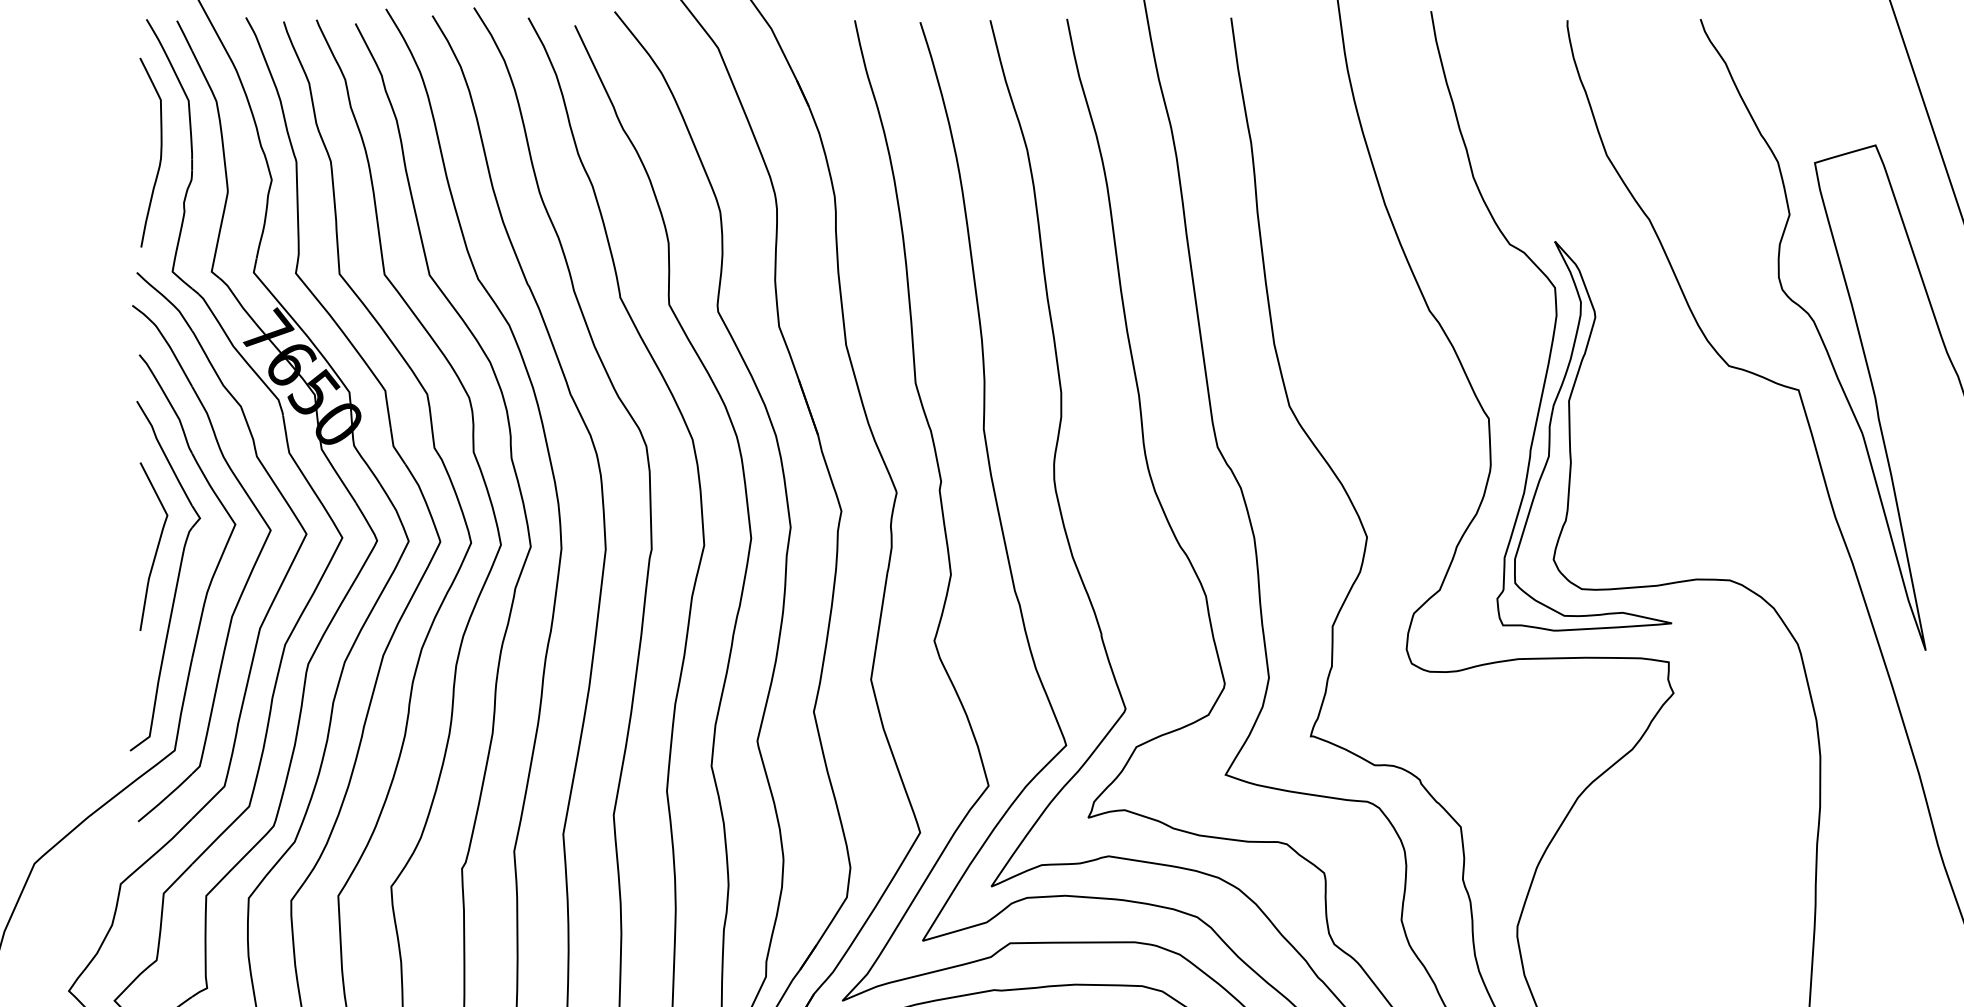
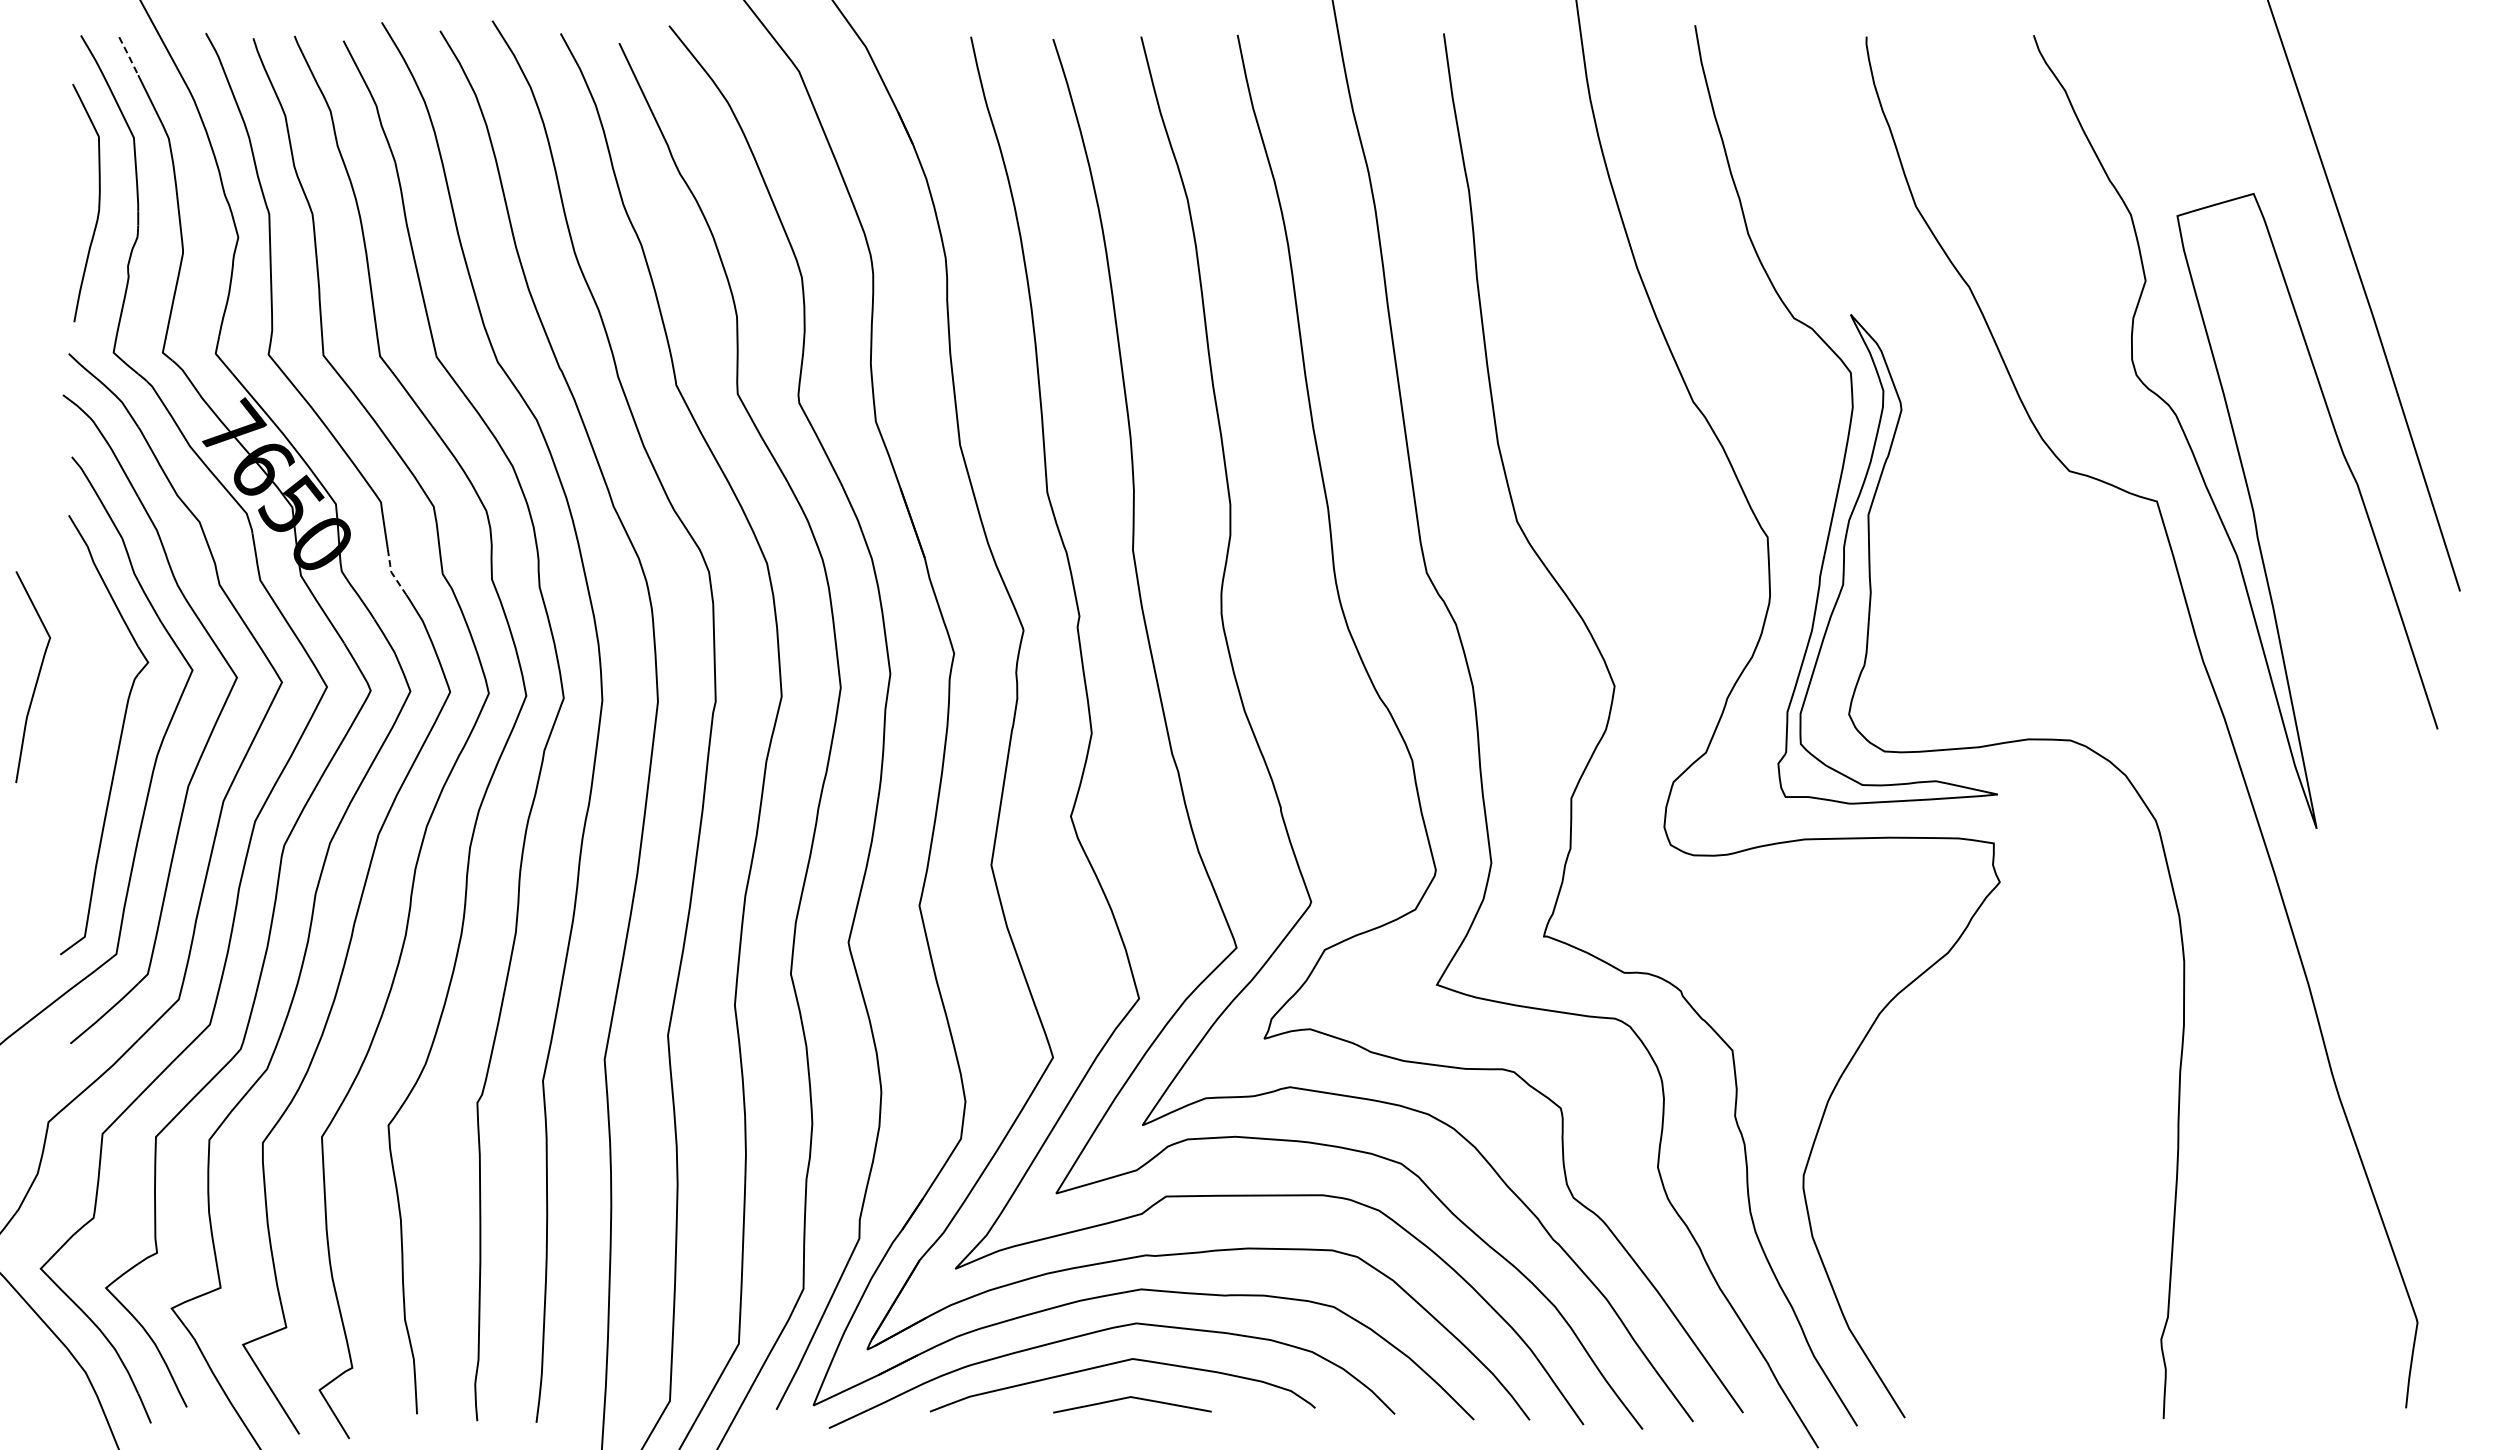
line: (184, 35) -> (128, 55), solid -> dashed
line: (393, 446) -> (391, 572), solid -> dashed
curve: (156, 548) -> (36, 679), moved

